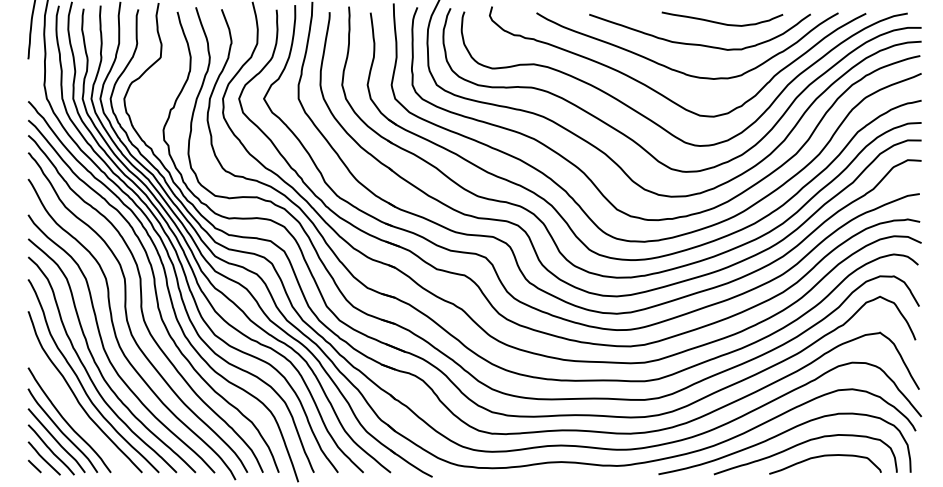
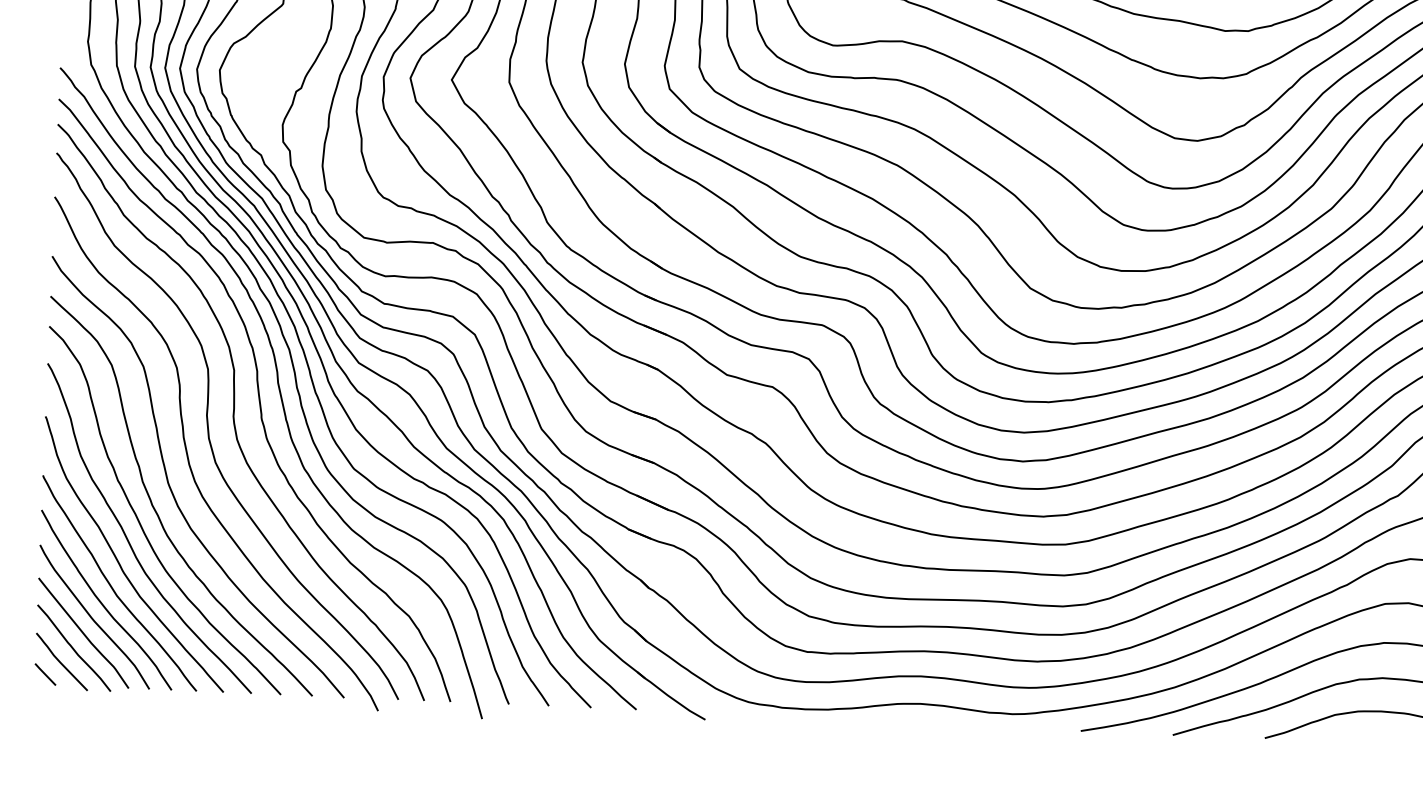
curve: (72, 410) -> (112, 584), added

